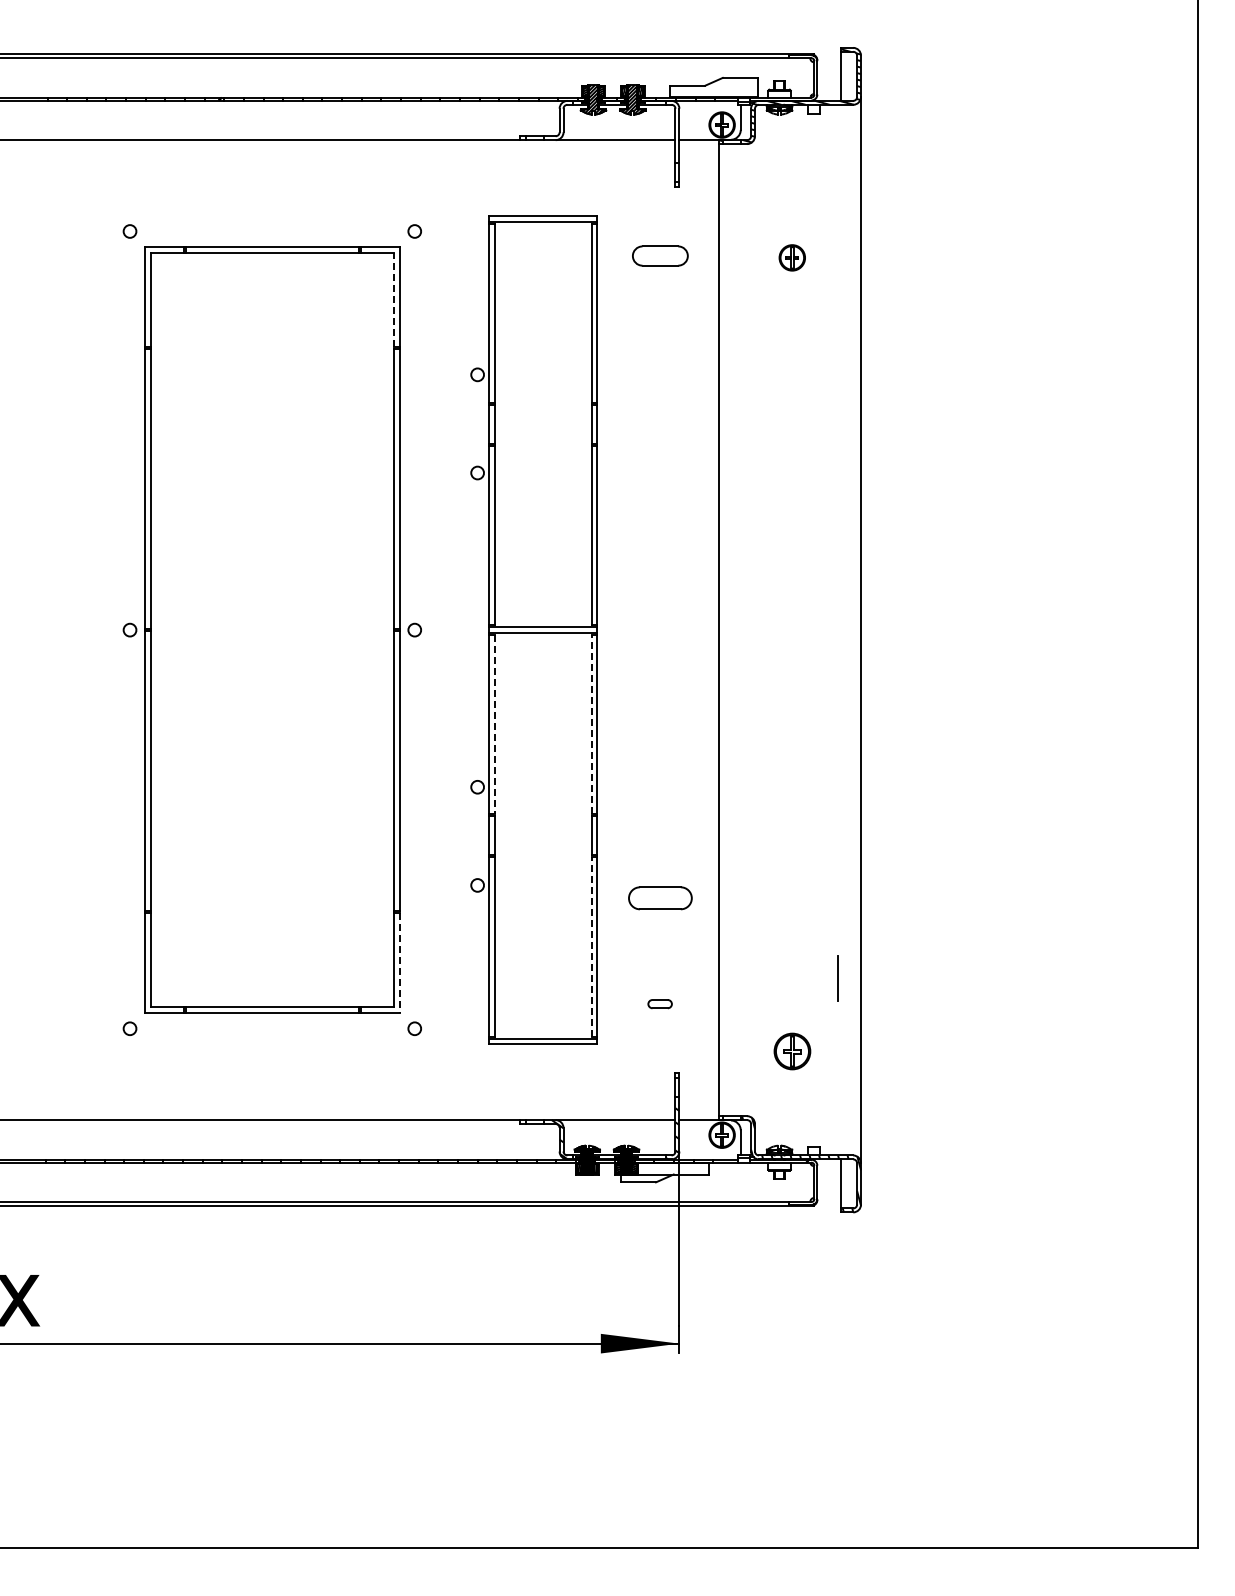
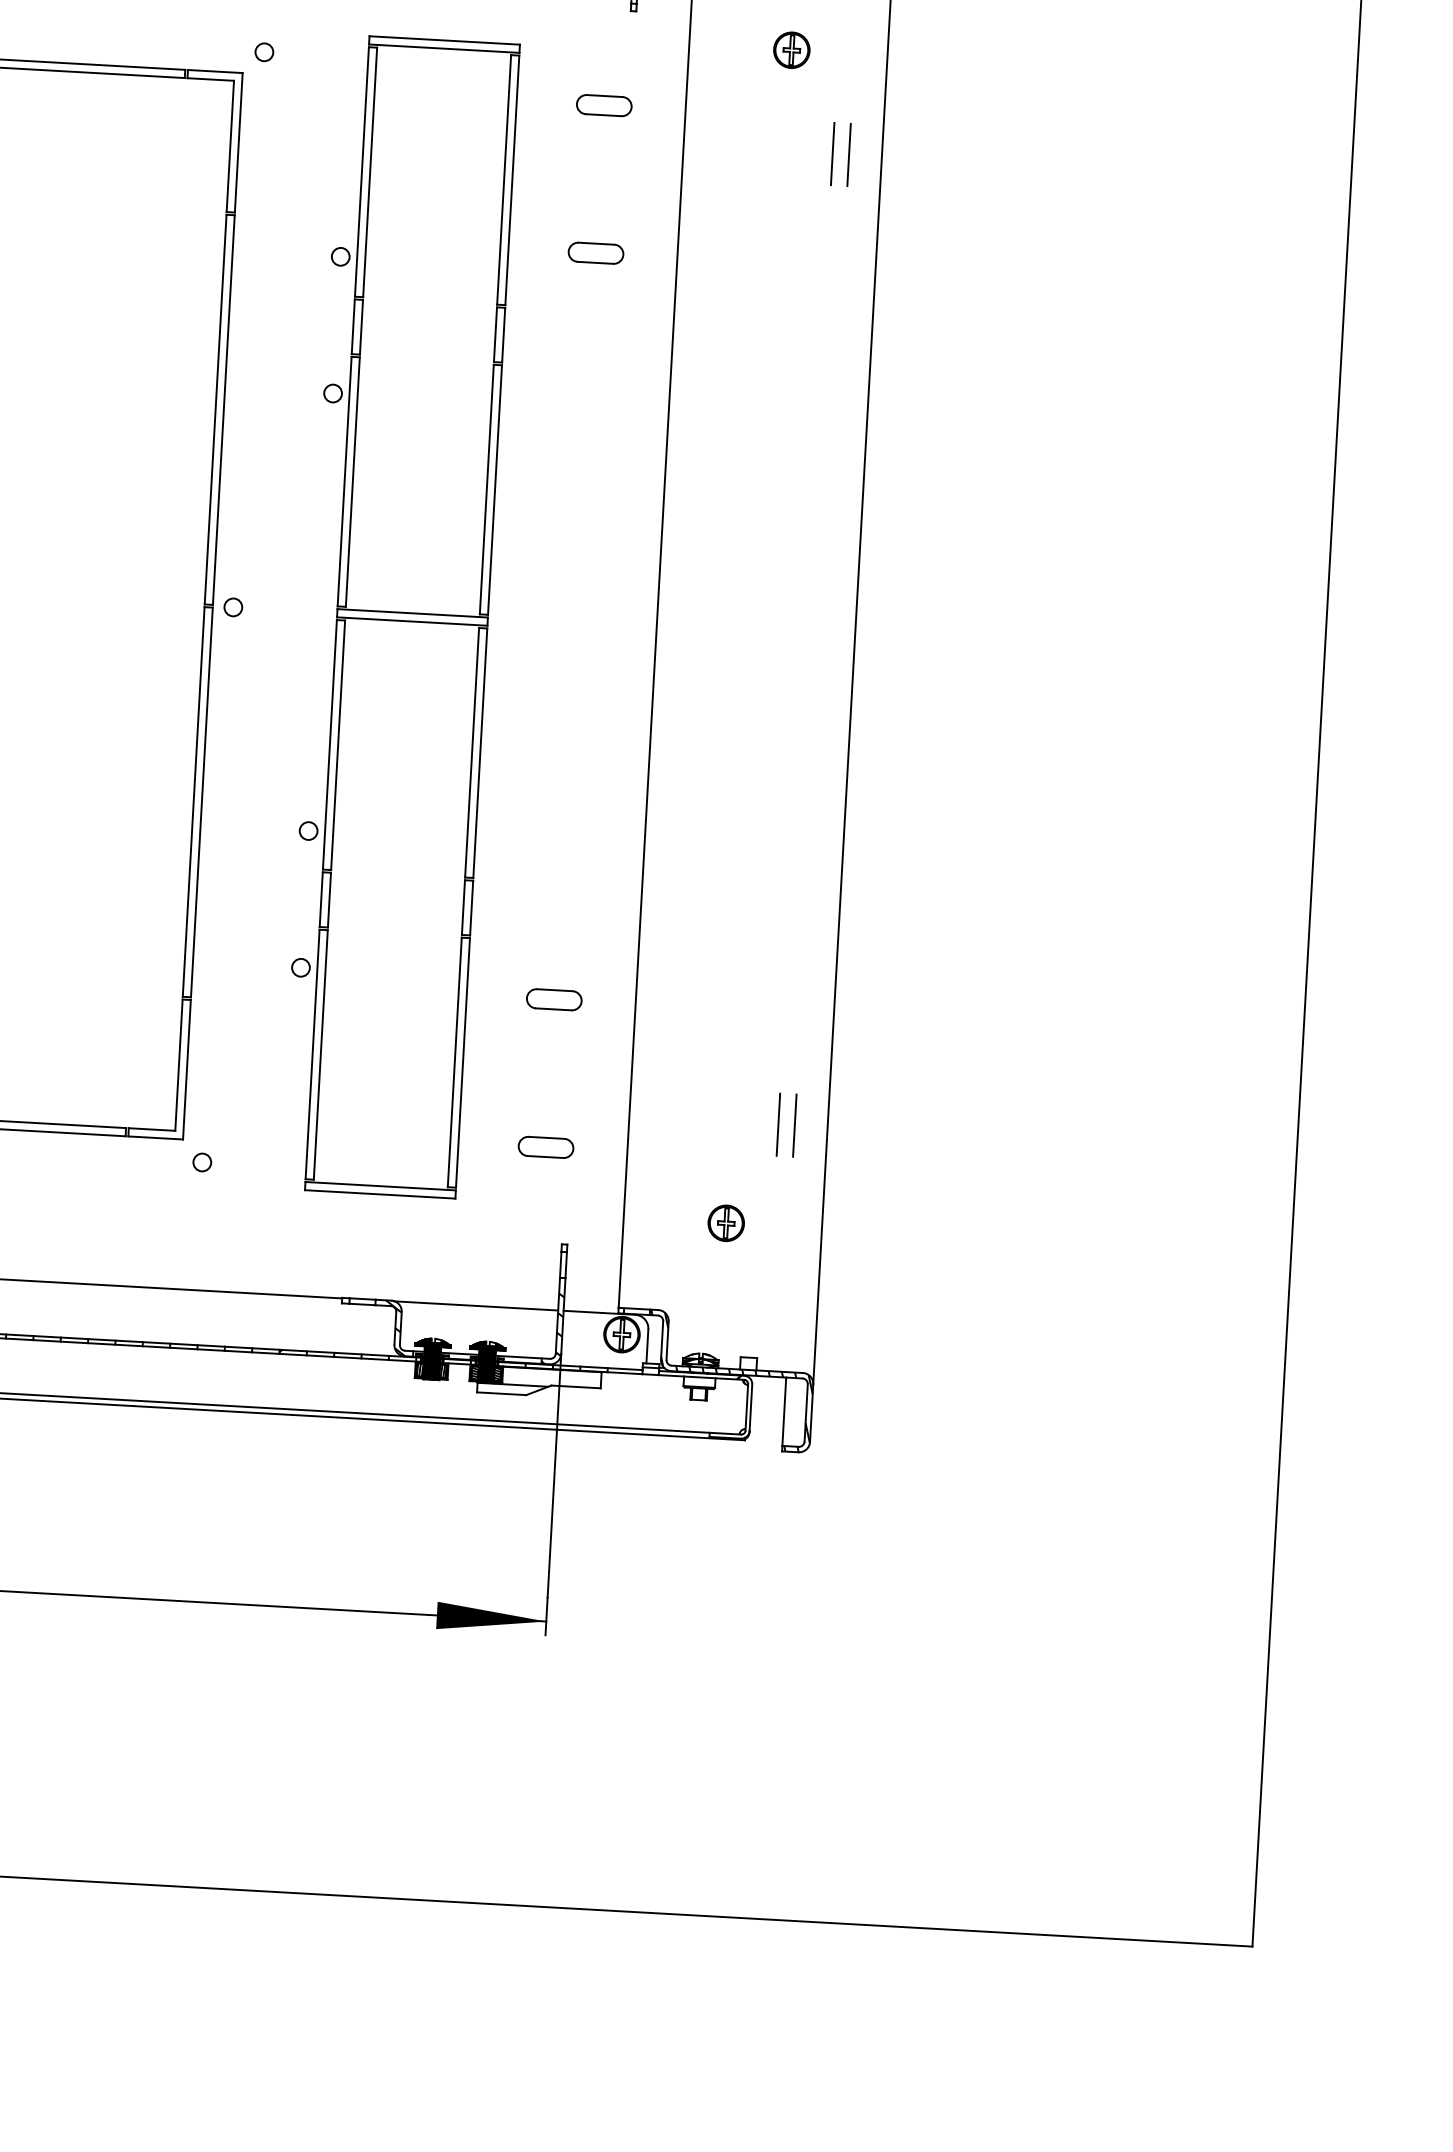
part: (659, 255) -> (603, 104), size x0.71
part: (791, 257) -> (790, 49), moved
line: (825, 281) -> (832, 153), added
line: (837, 281) -> (849, 154), added
line: (394, 299) -> (230, 145), dashed -> solid
part: (659, 361) -> (595, 252), added
line: (495, 724) -> (338, 745), dashed -> solid
line: (591, 724) -> (472, 752), dashed -> solid
part: (659, 897) -> (553, 998), size x0.62
line: (591, 947) -> (454, 1063), dashed -> solid
line: (400, 963) -> (187, 1070), dashed -> solid
line: (825, 978) -> (778, 1124), added
part: (659, 1003) -> (545, 1146), size x1.67
part: (791, 1050) -> (725, 1222), size x0.71

